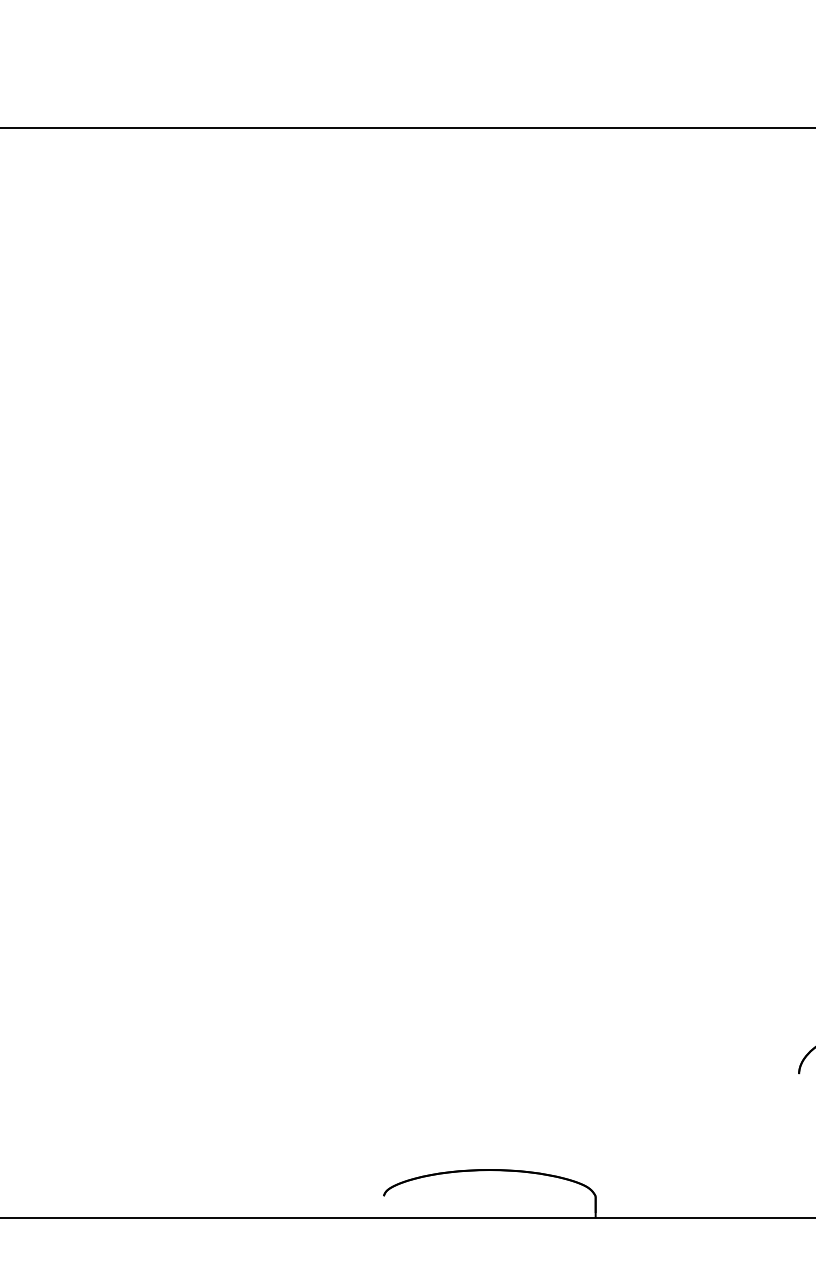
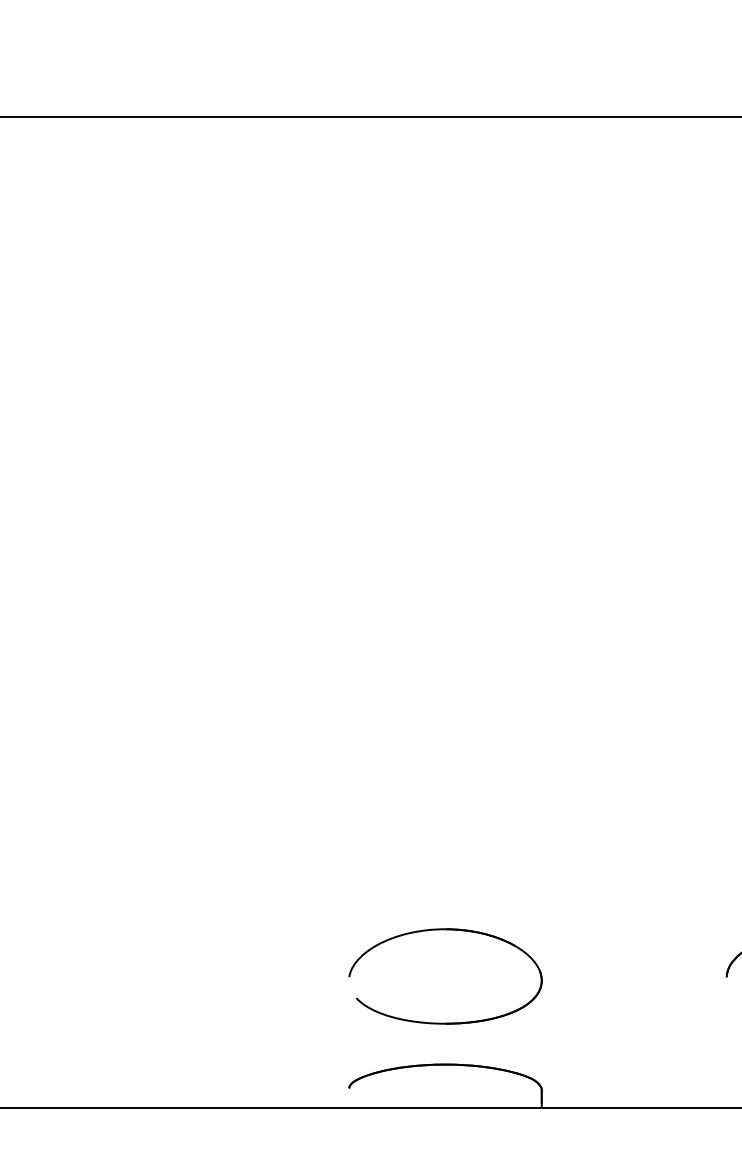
part: (489, 1022) -> (445, 930), added

